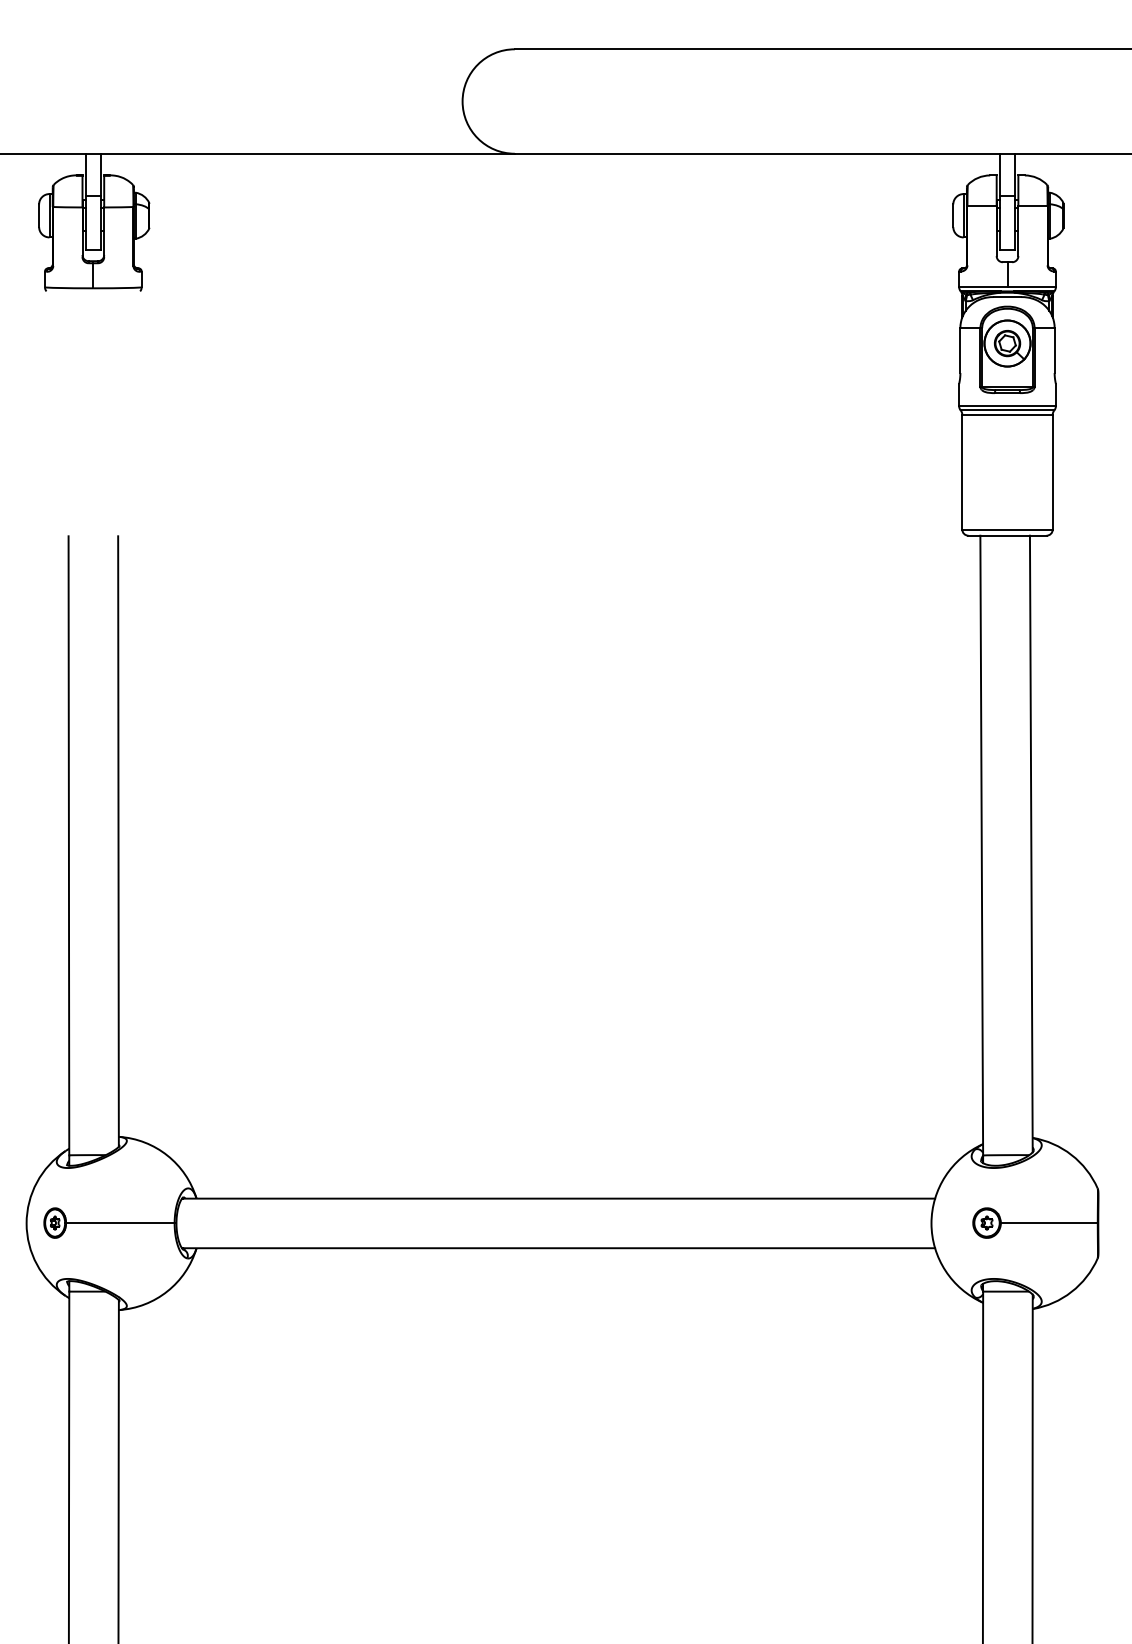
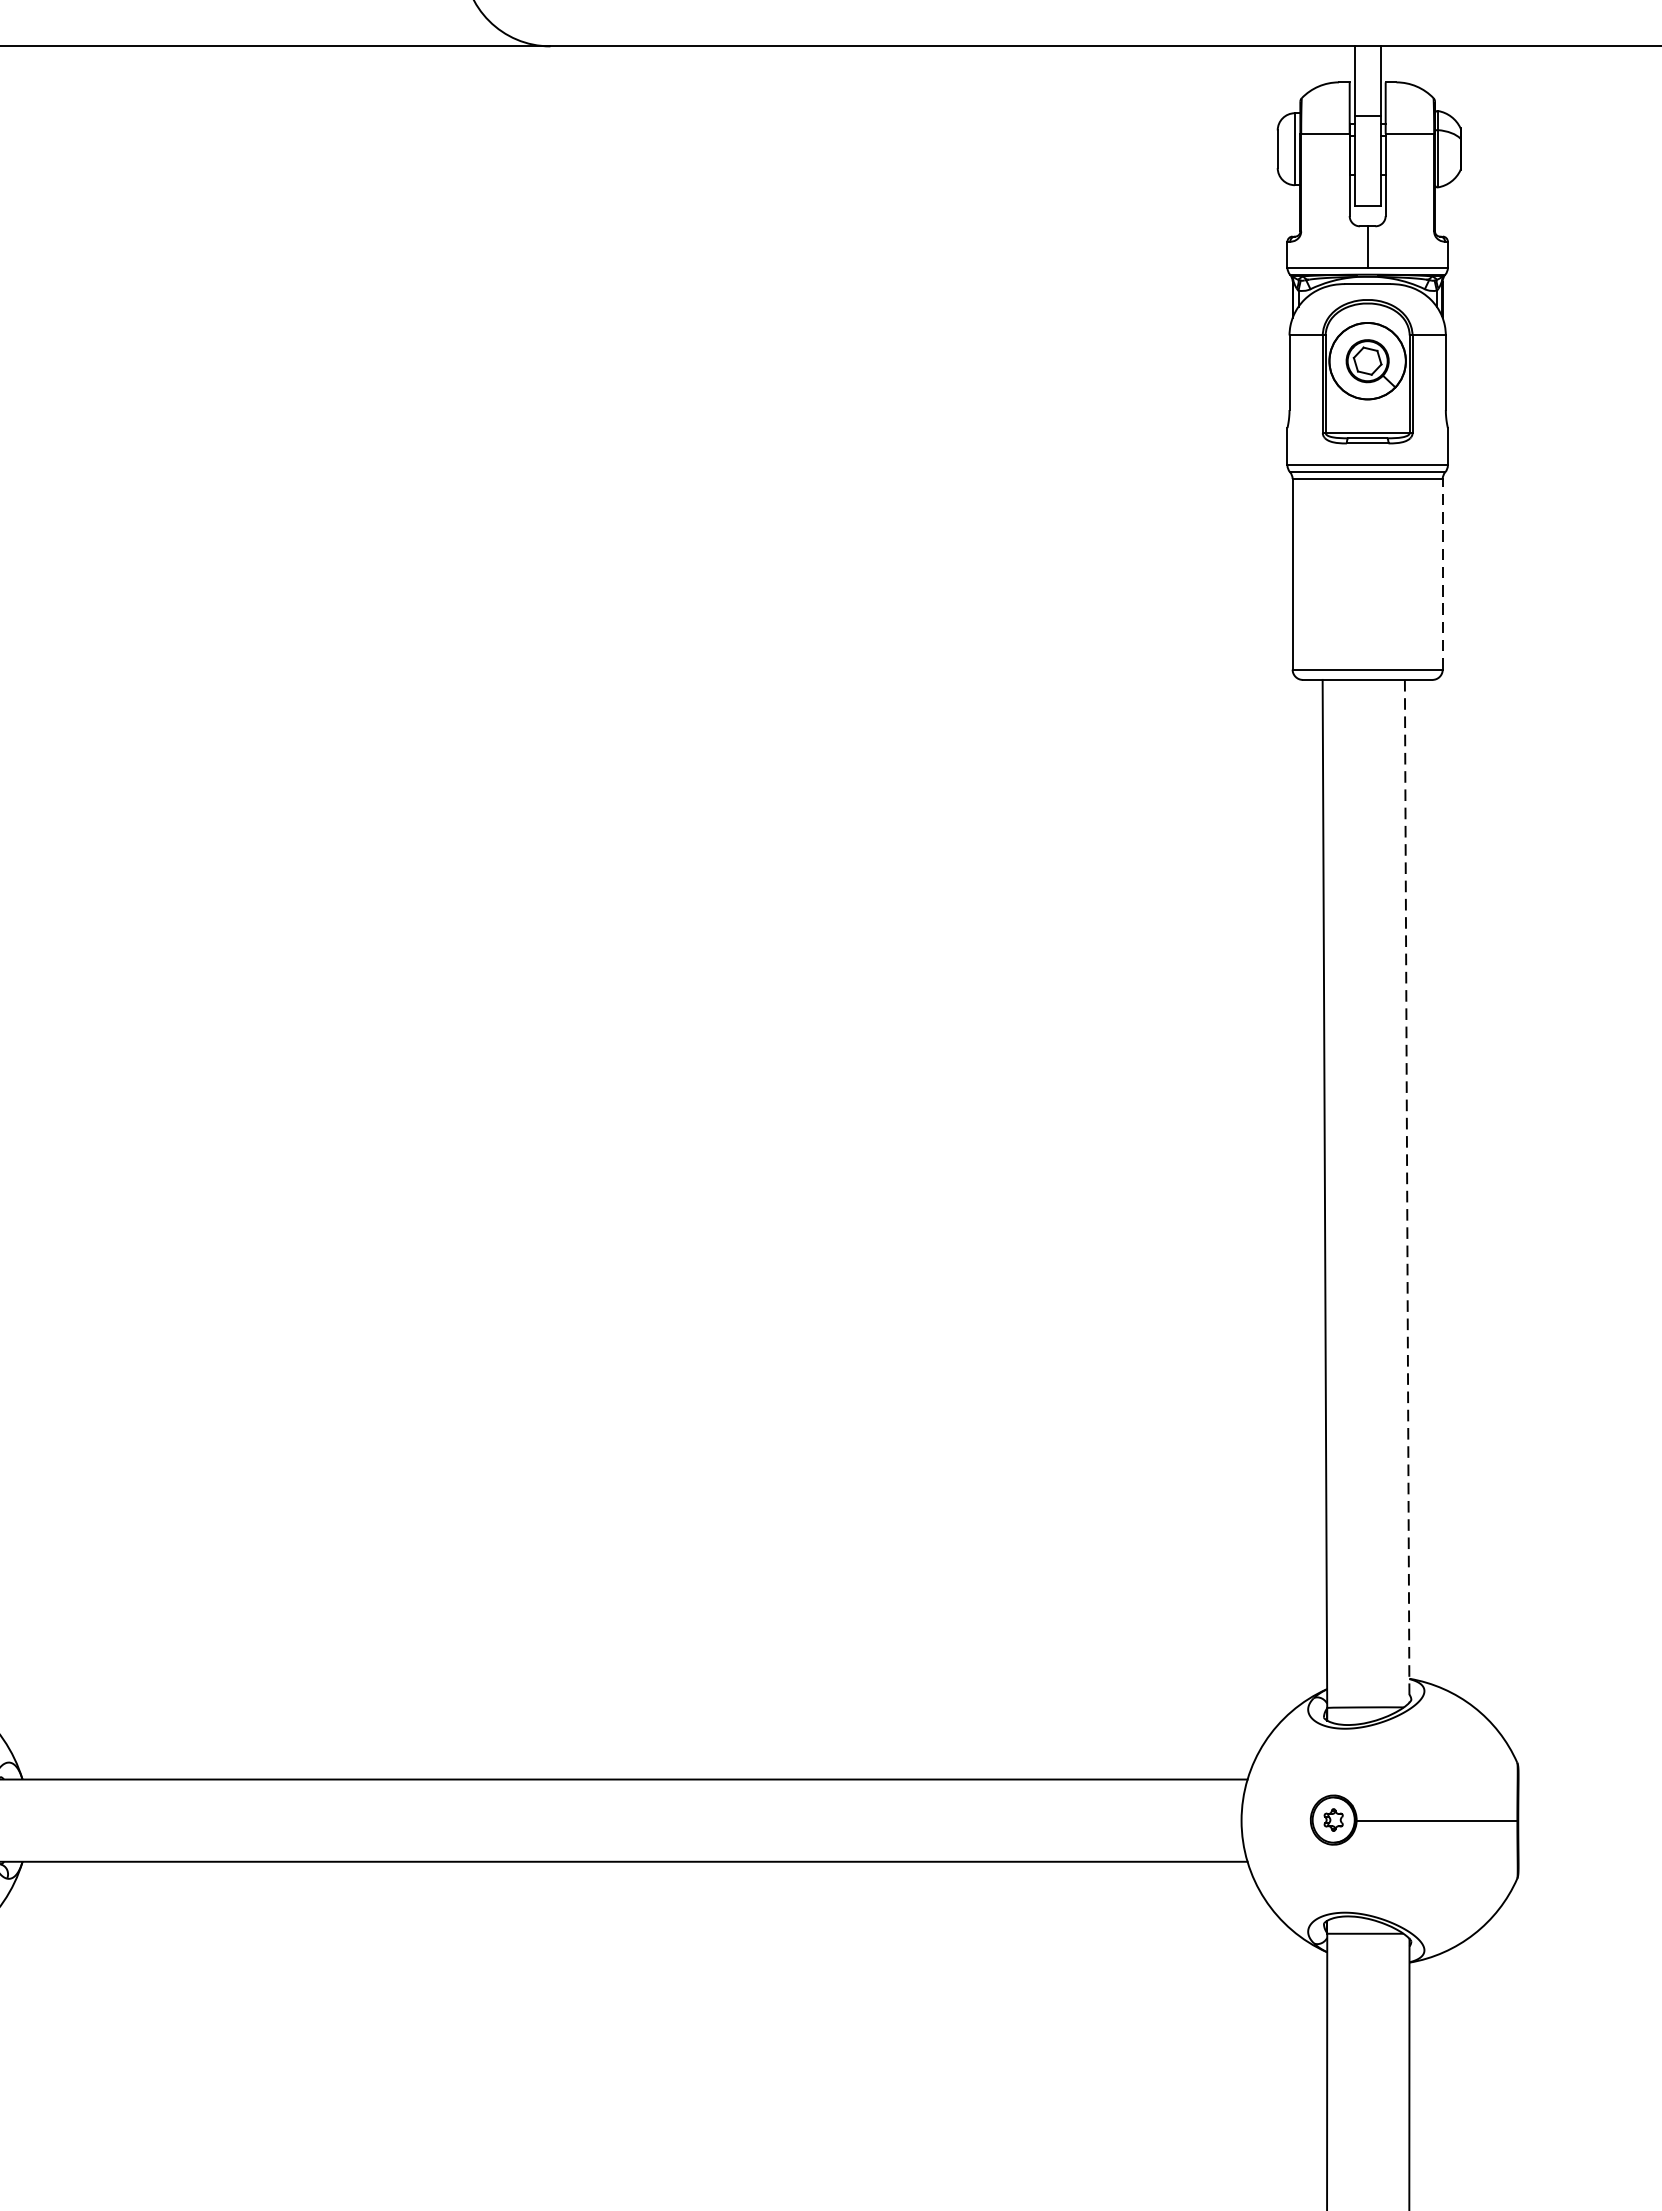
line: (1052, 471) -> (1442, 573), solid -> dashed
line: (1031, 844) -> (1407, 1192), solid -> dashed

